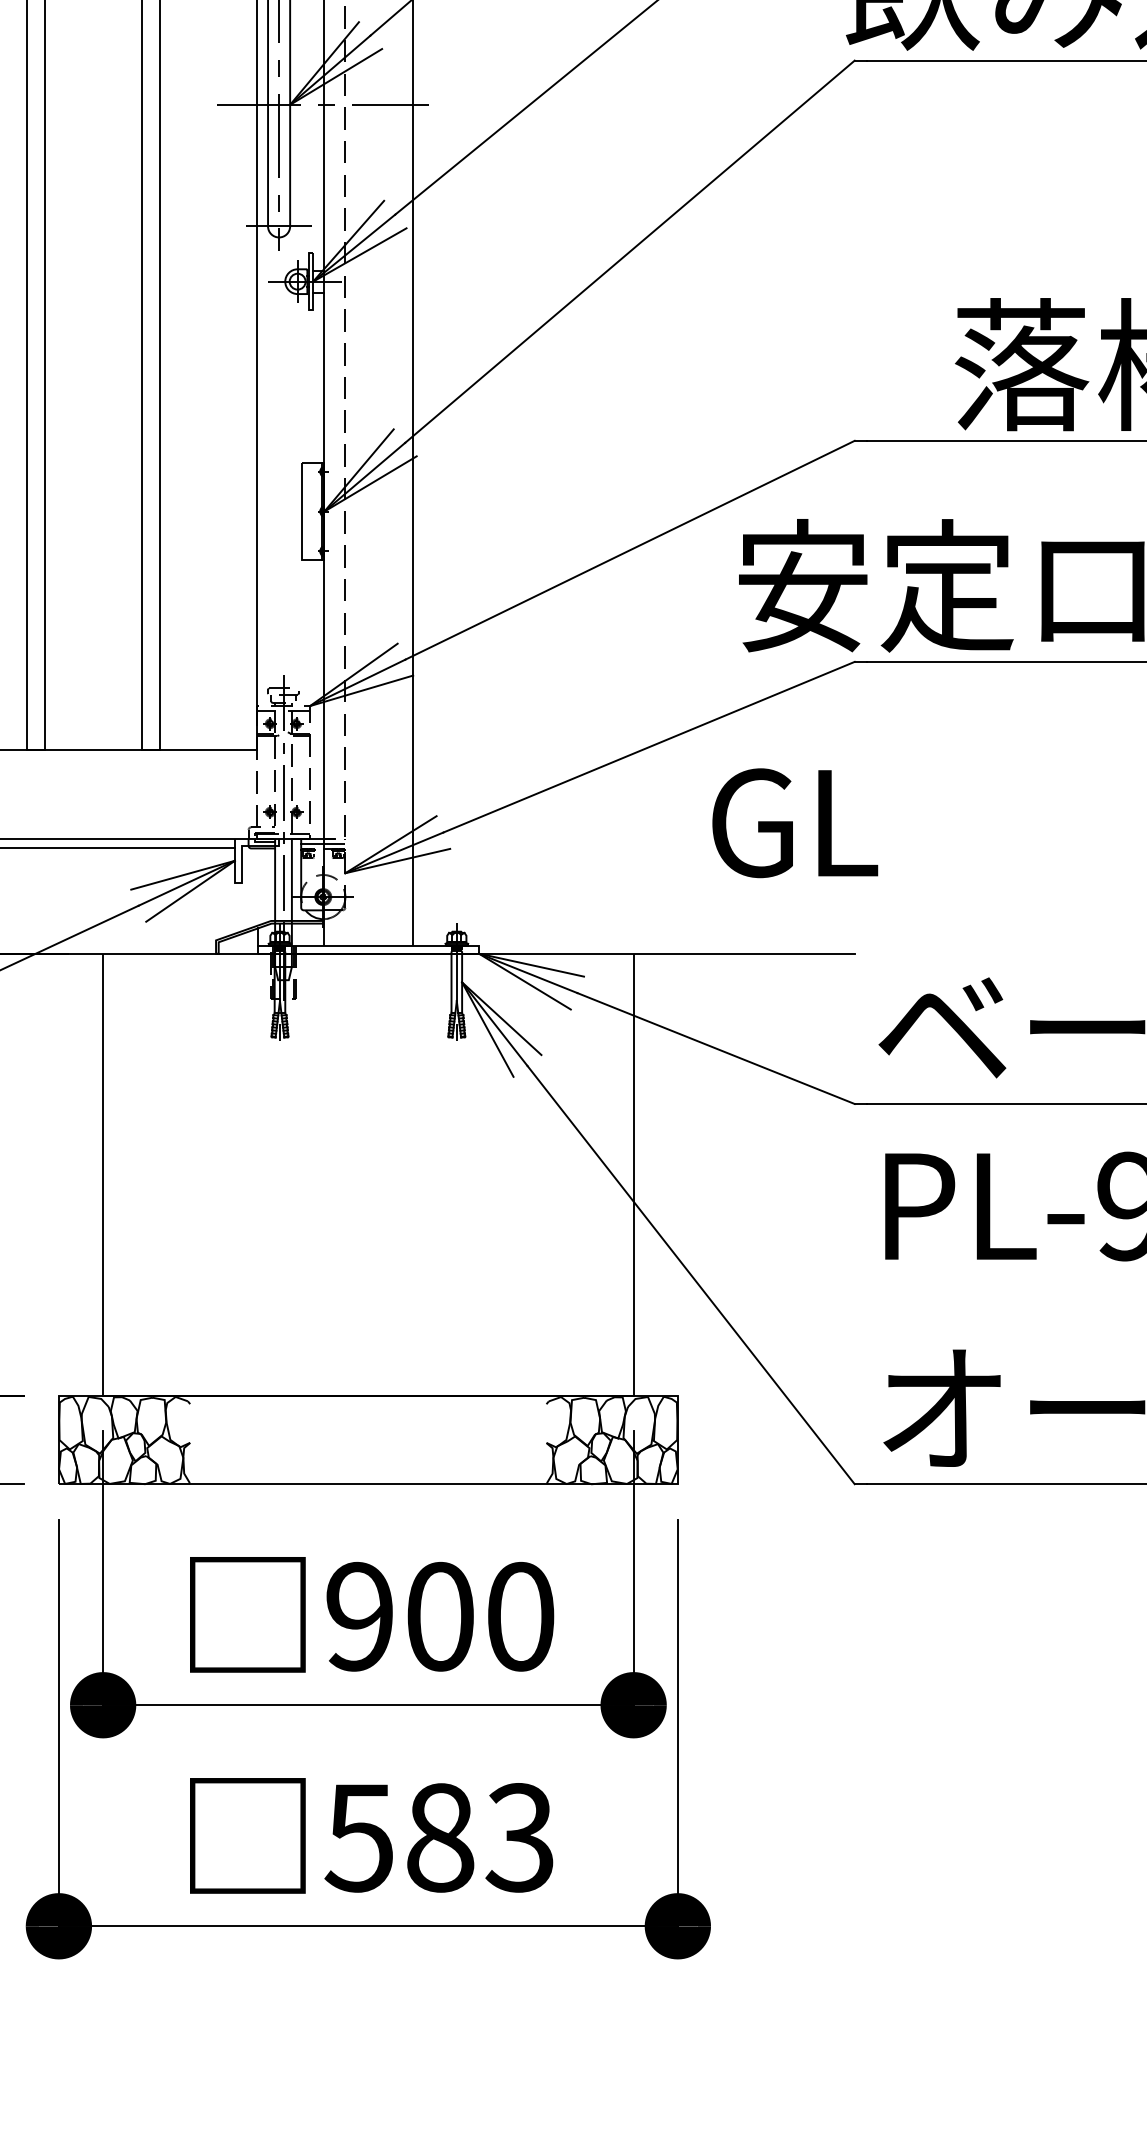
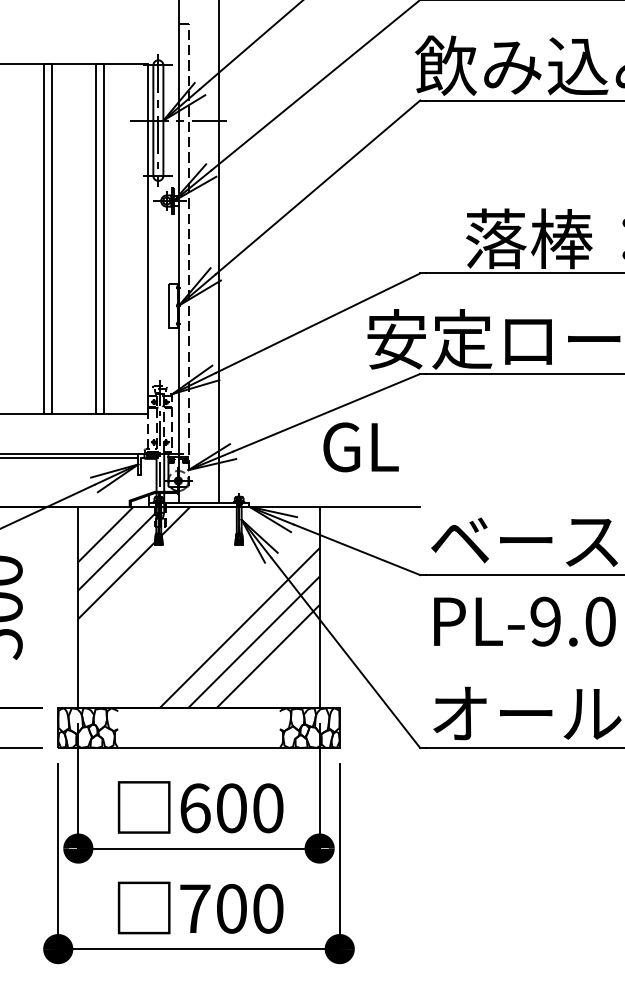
text: (793, 823) -> (360, 447), moved
hatch: (367, 1173) -> (198, 606), added
text: (360, 1617) -> (195, 808), 900 -> 600
text: (439, 1837) -> (231, 908), 583 -> 700

